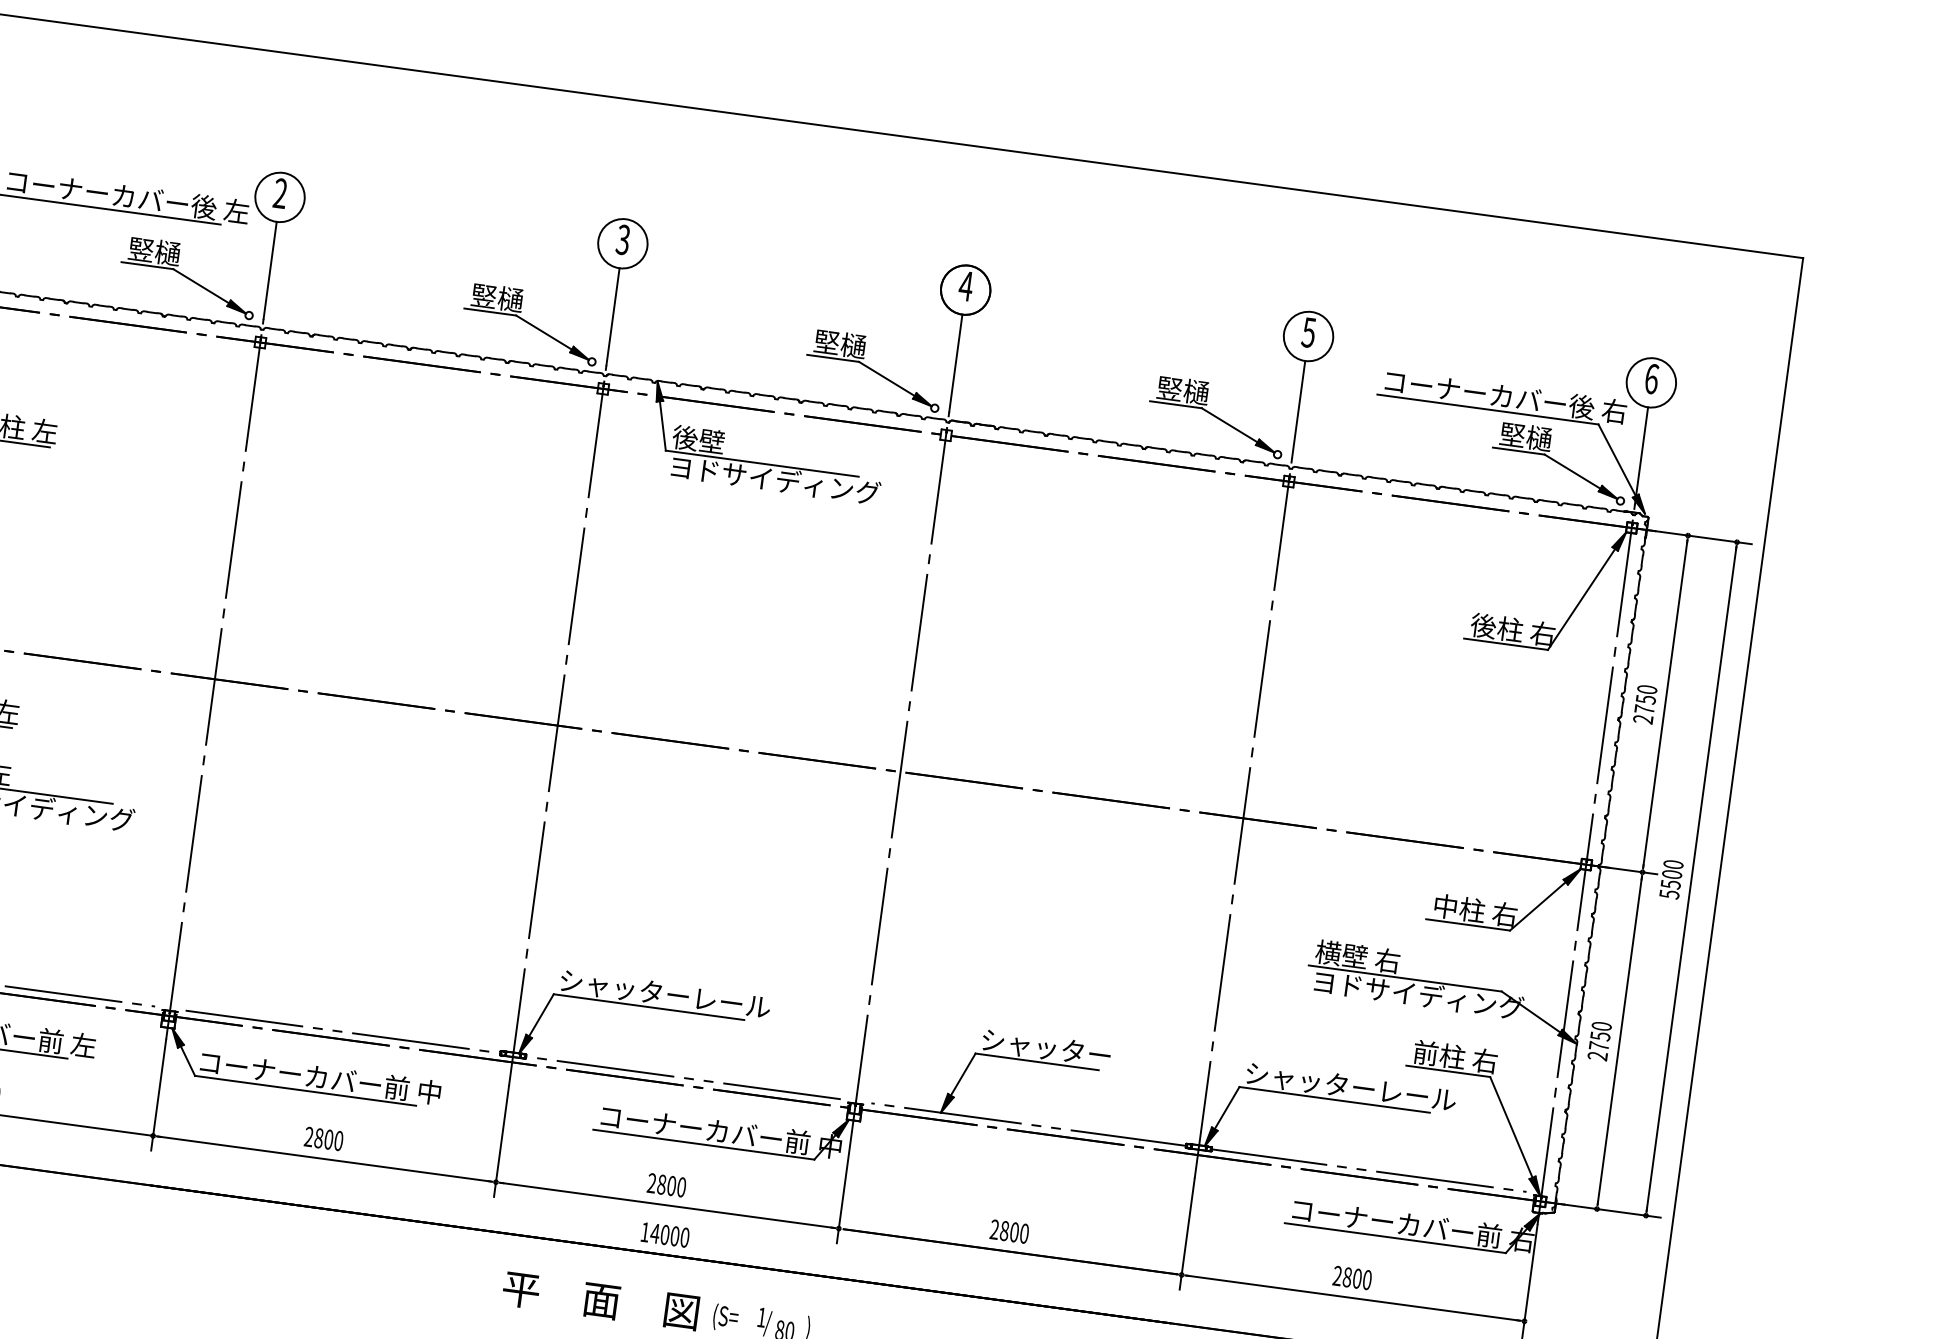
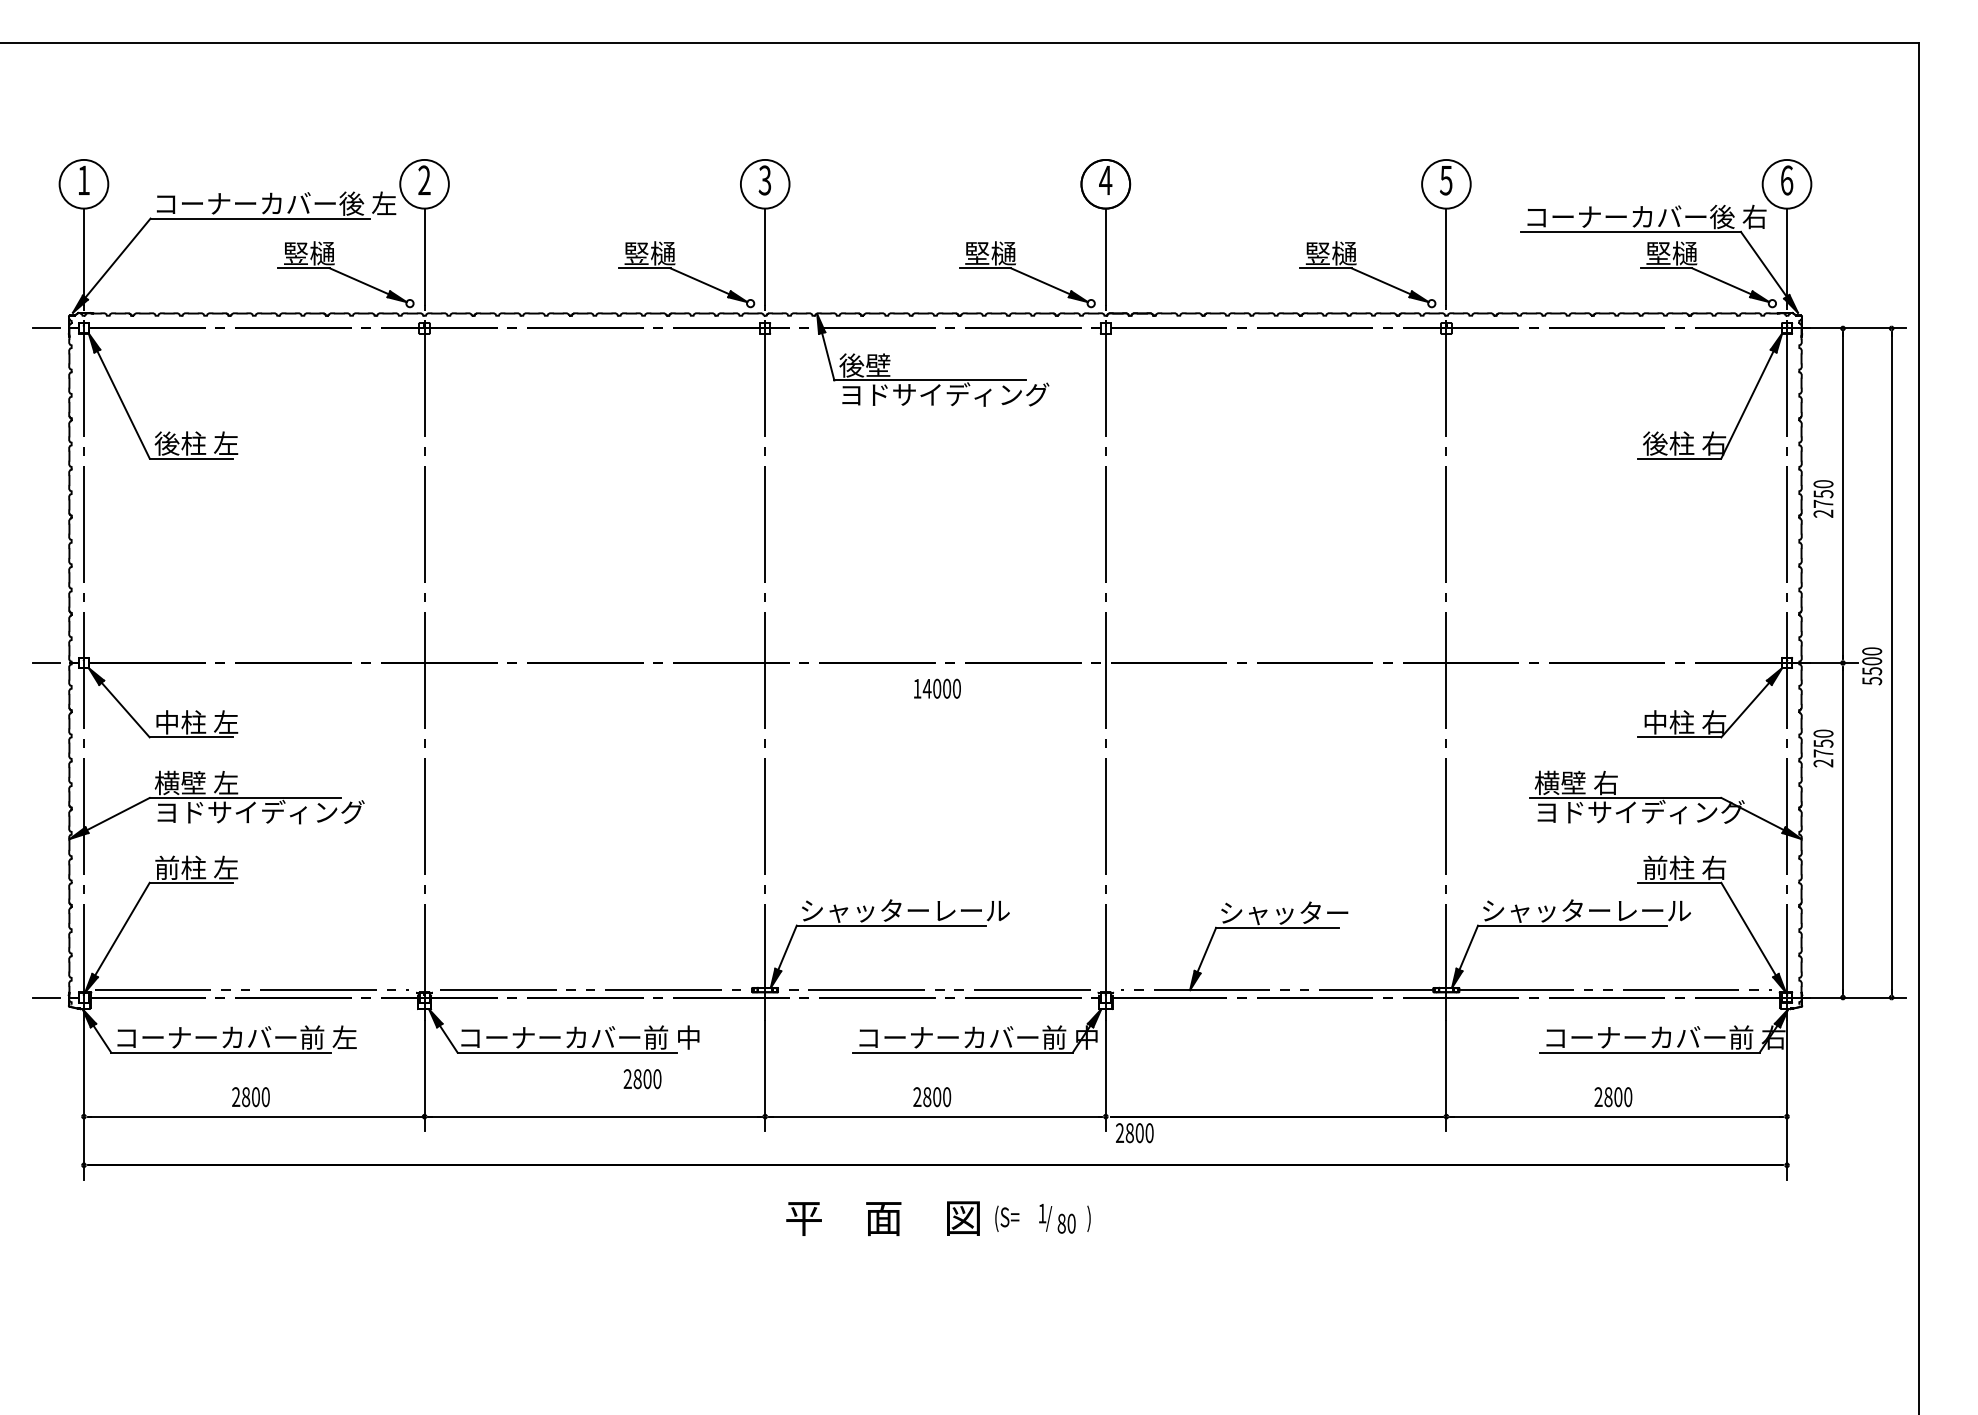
text: (1599, 1041) -> (1823, 748), moved
text: (323, 1139) -> (642, 1079), moved
text: (1009, 1232) -> (1134, 1133), moved
text: (665, 1234) -> (937, 688), moved

